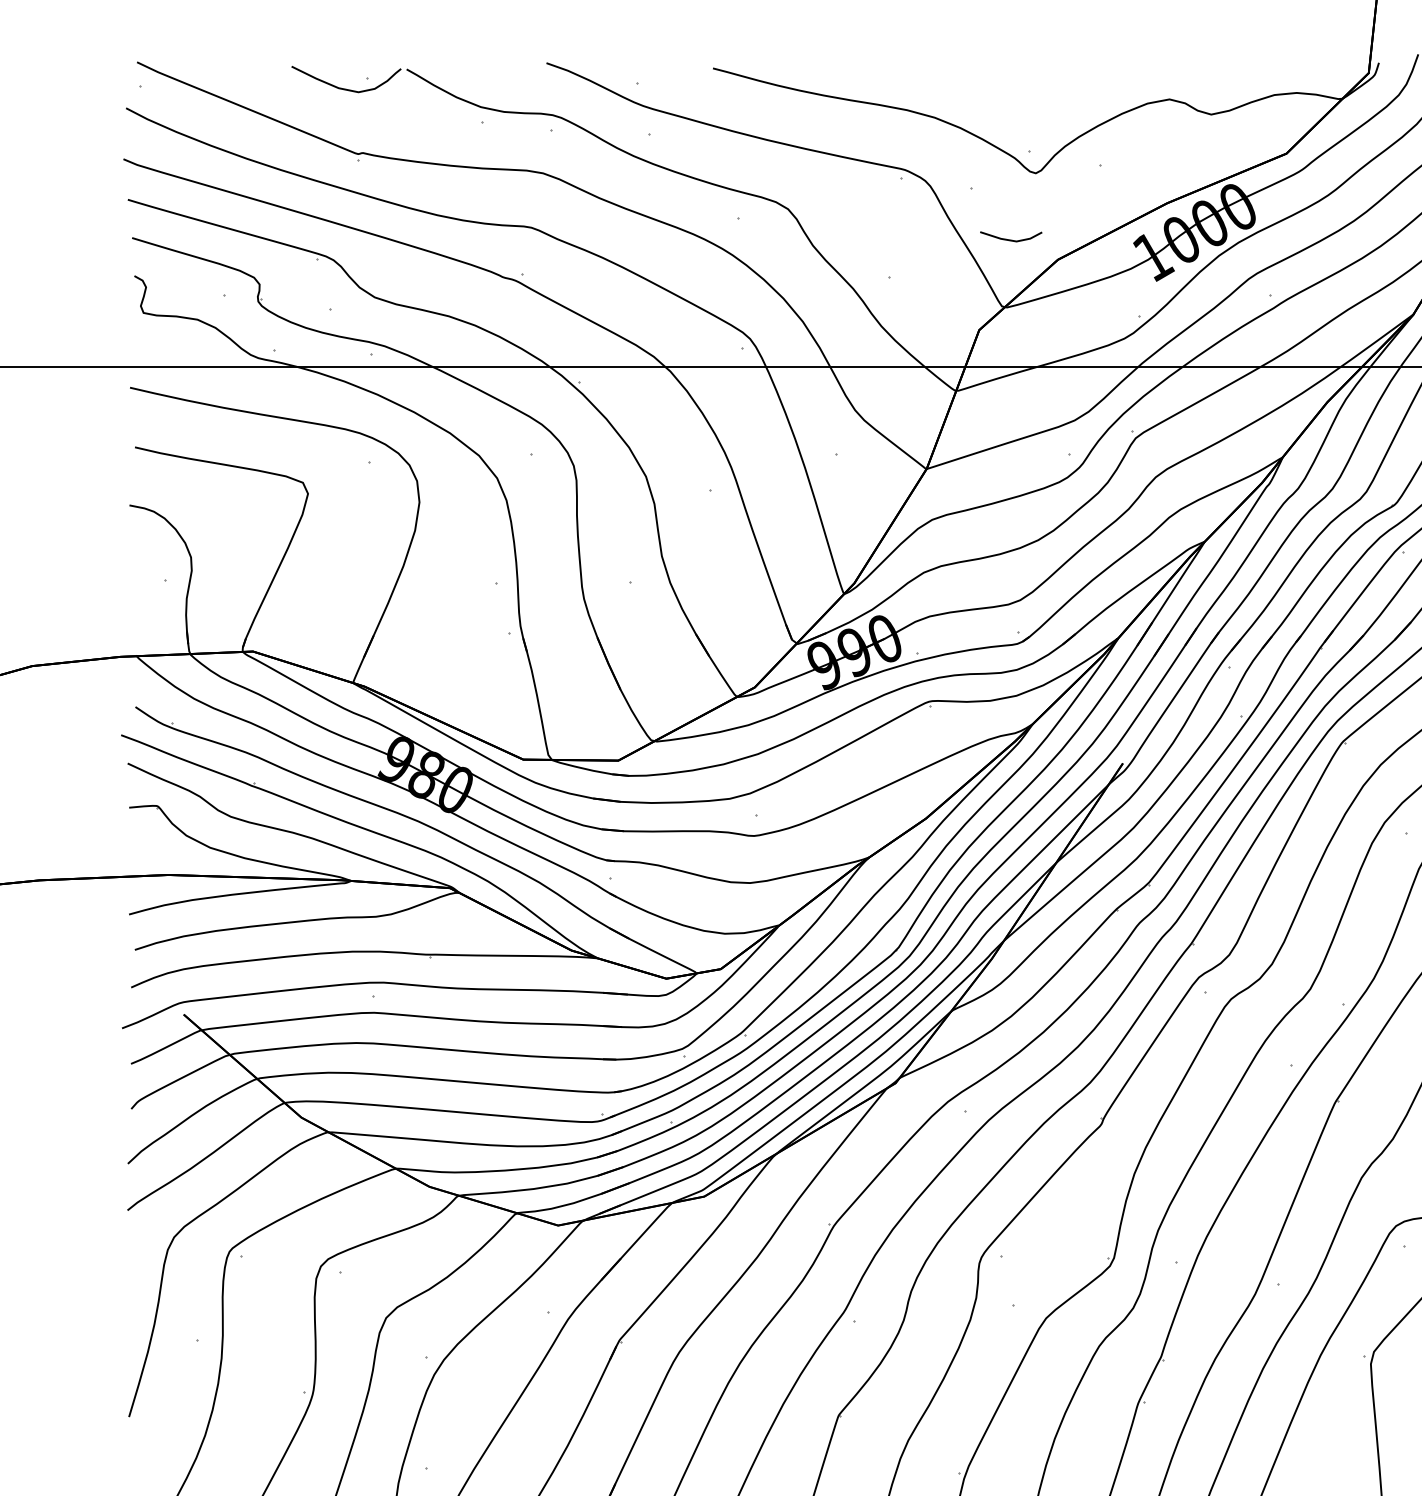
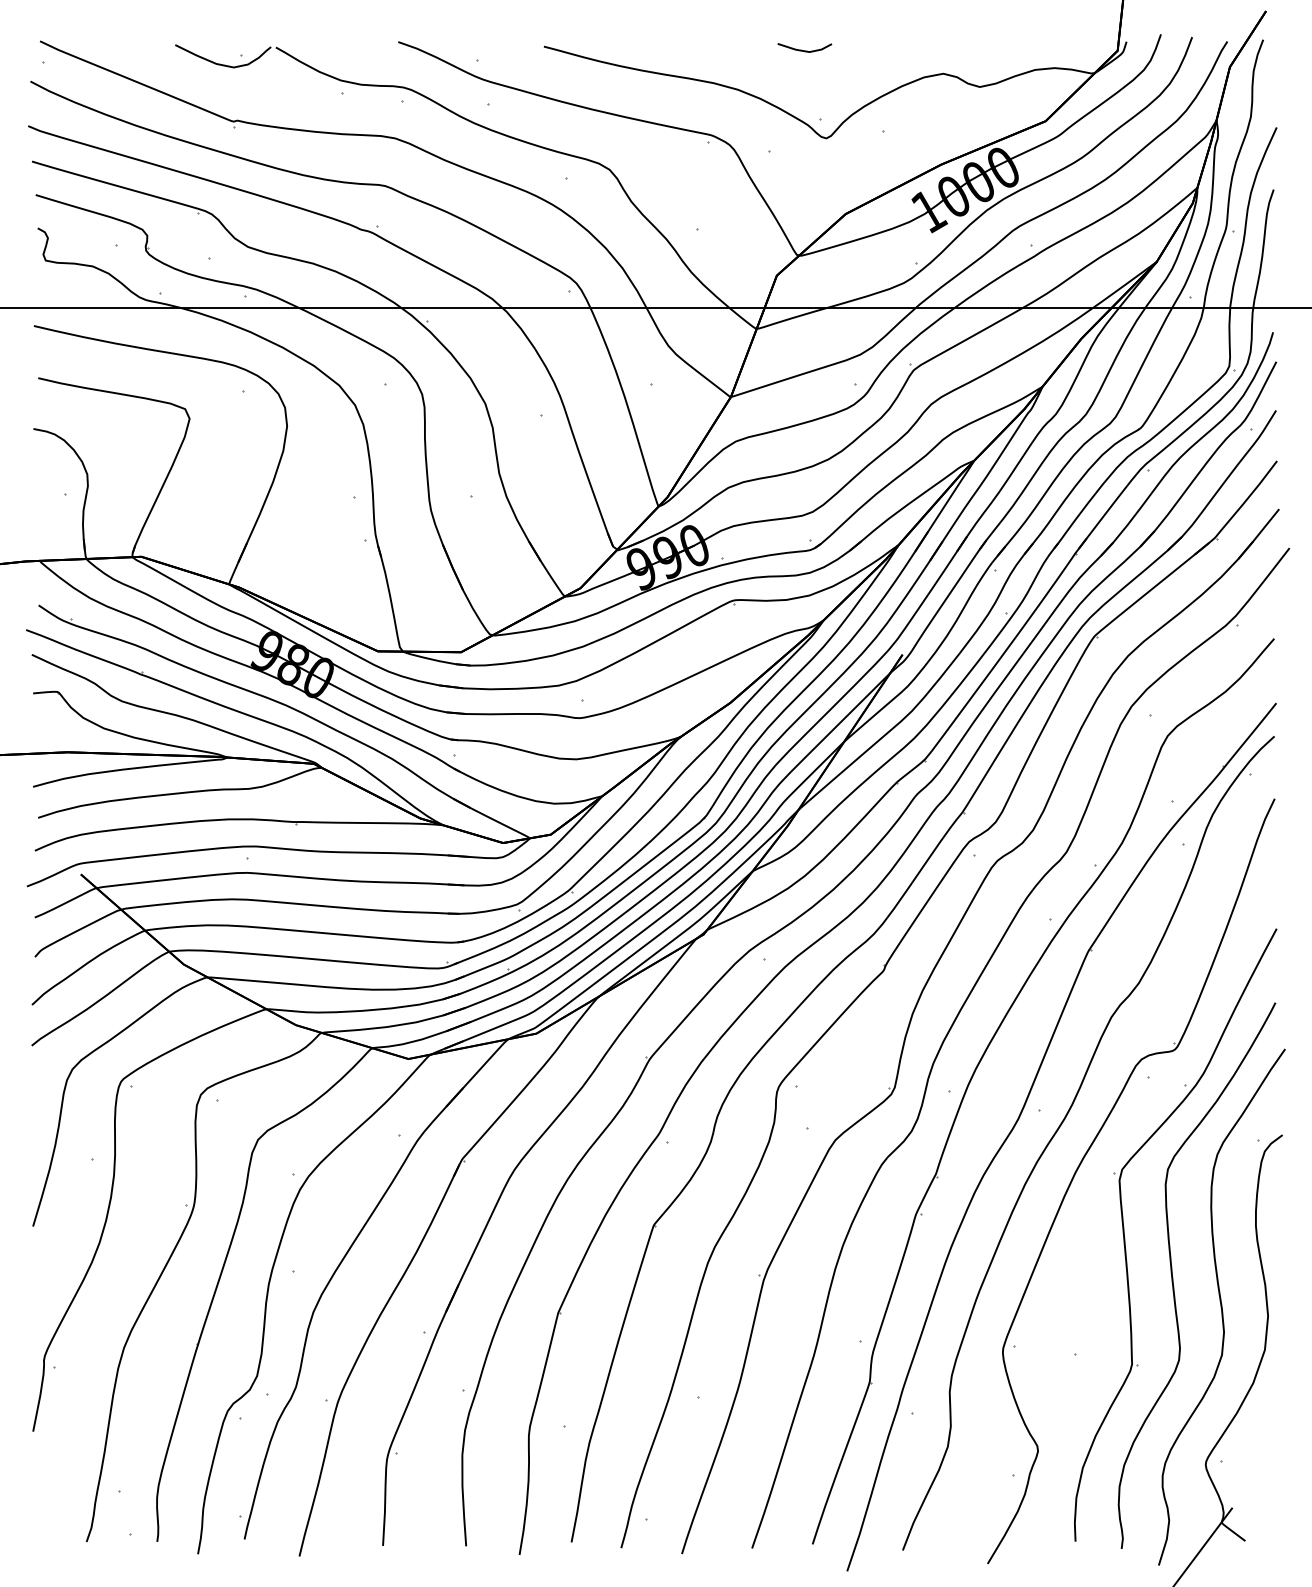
line: (1010, 239) -> (804, 50), moved

